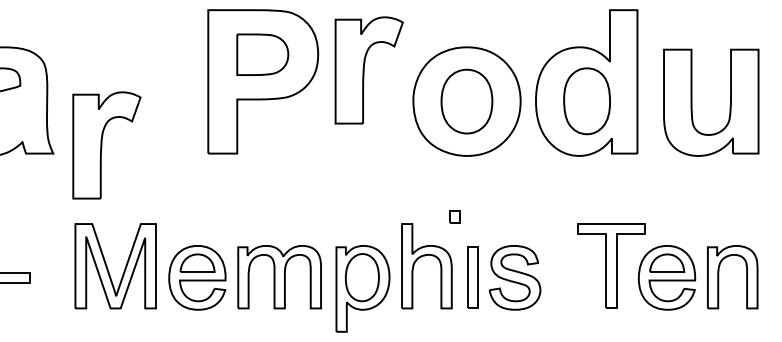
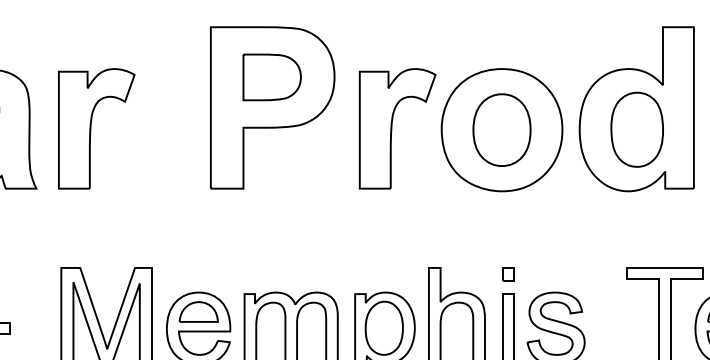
part: (368, 70) -> (396, 128), moved
part: (106, 145) -> (96, 128), moved
part: (454, 216) -> (508, 274), moved

